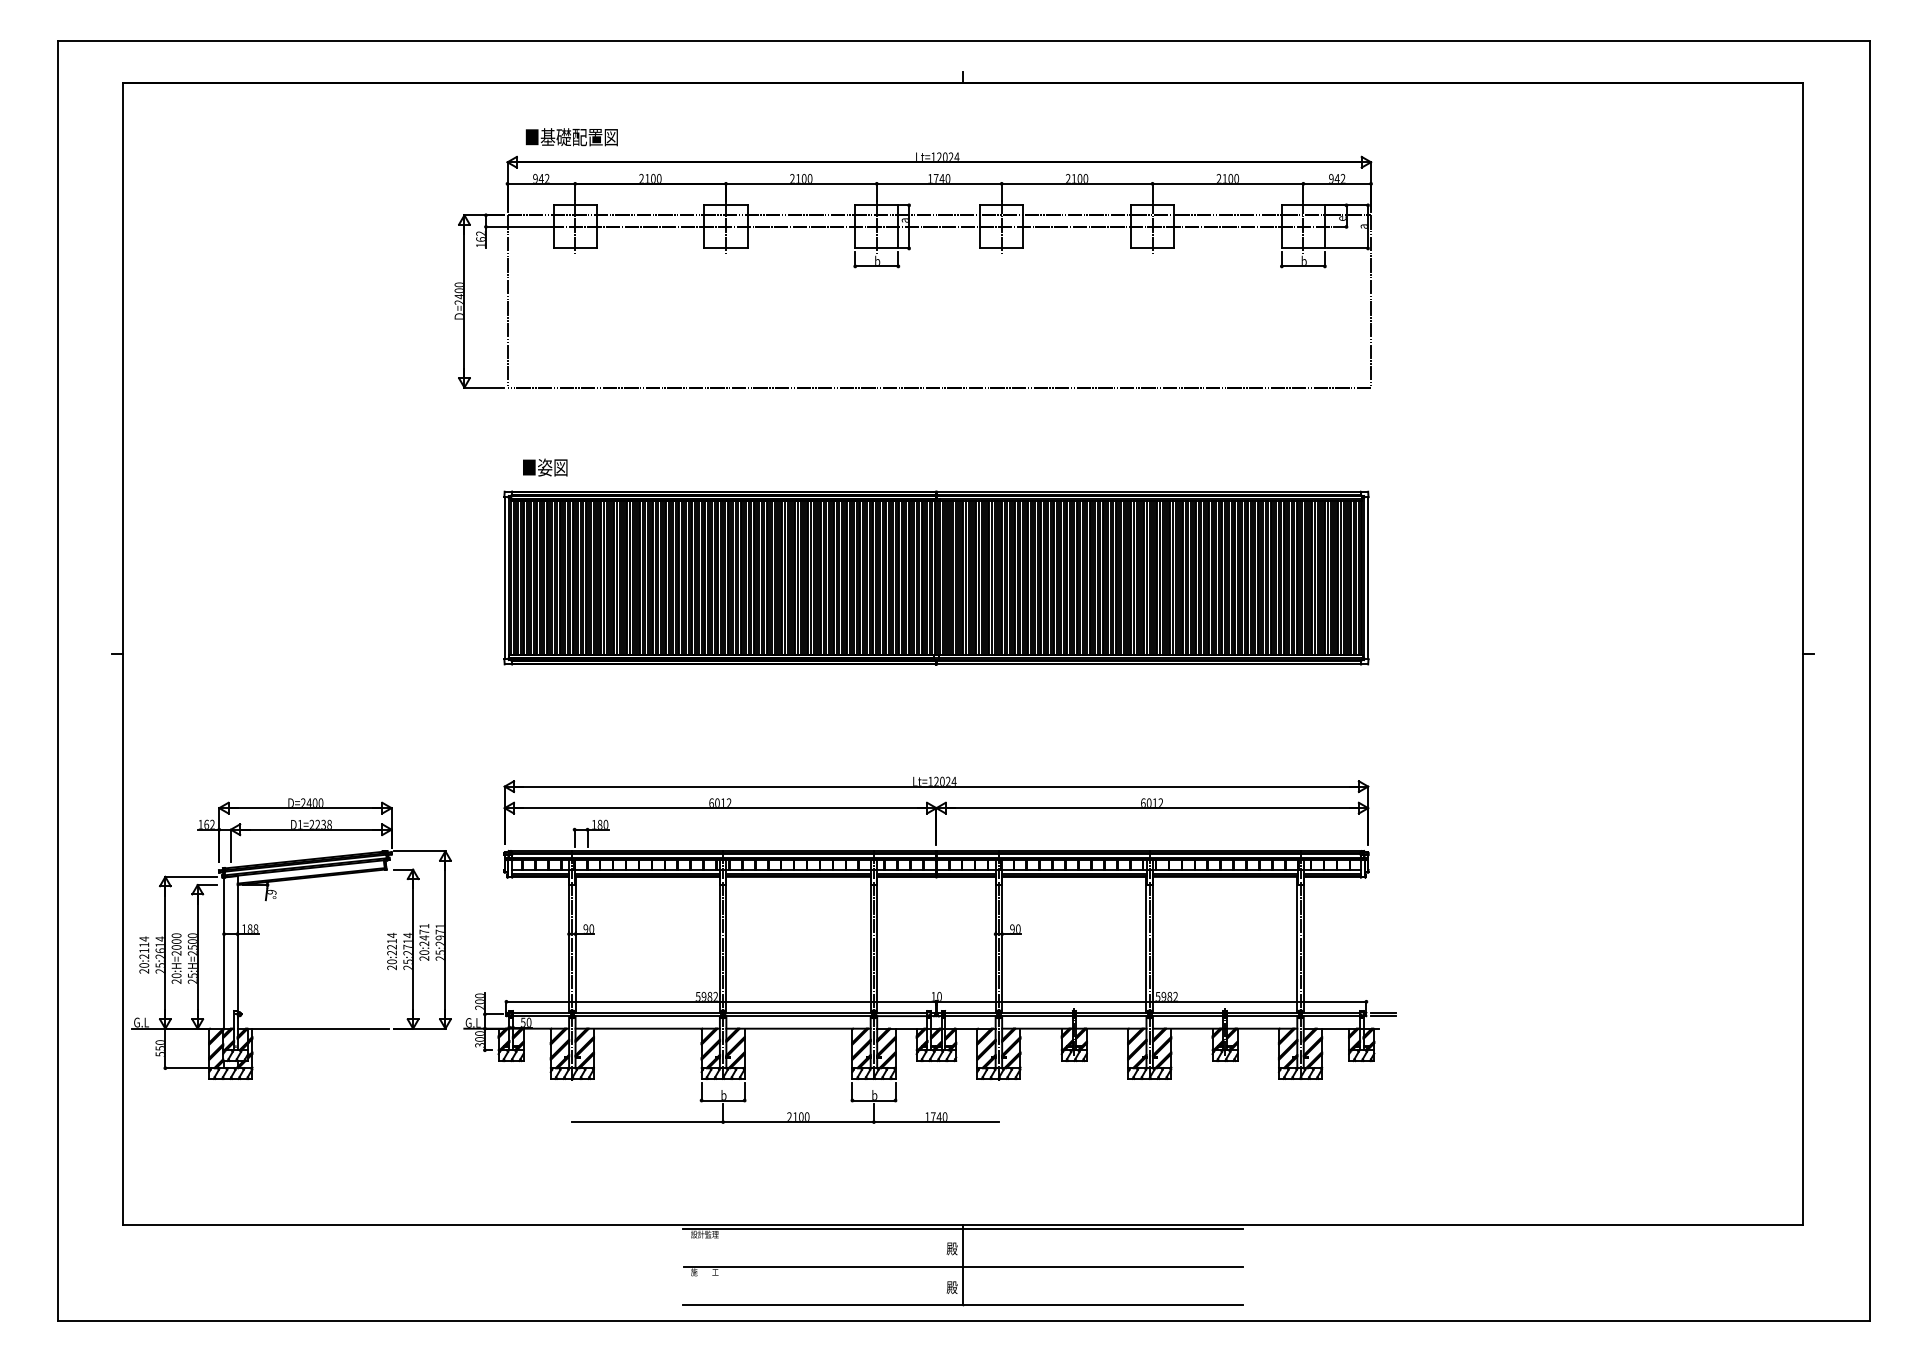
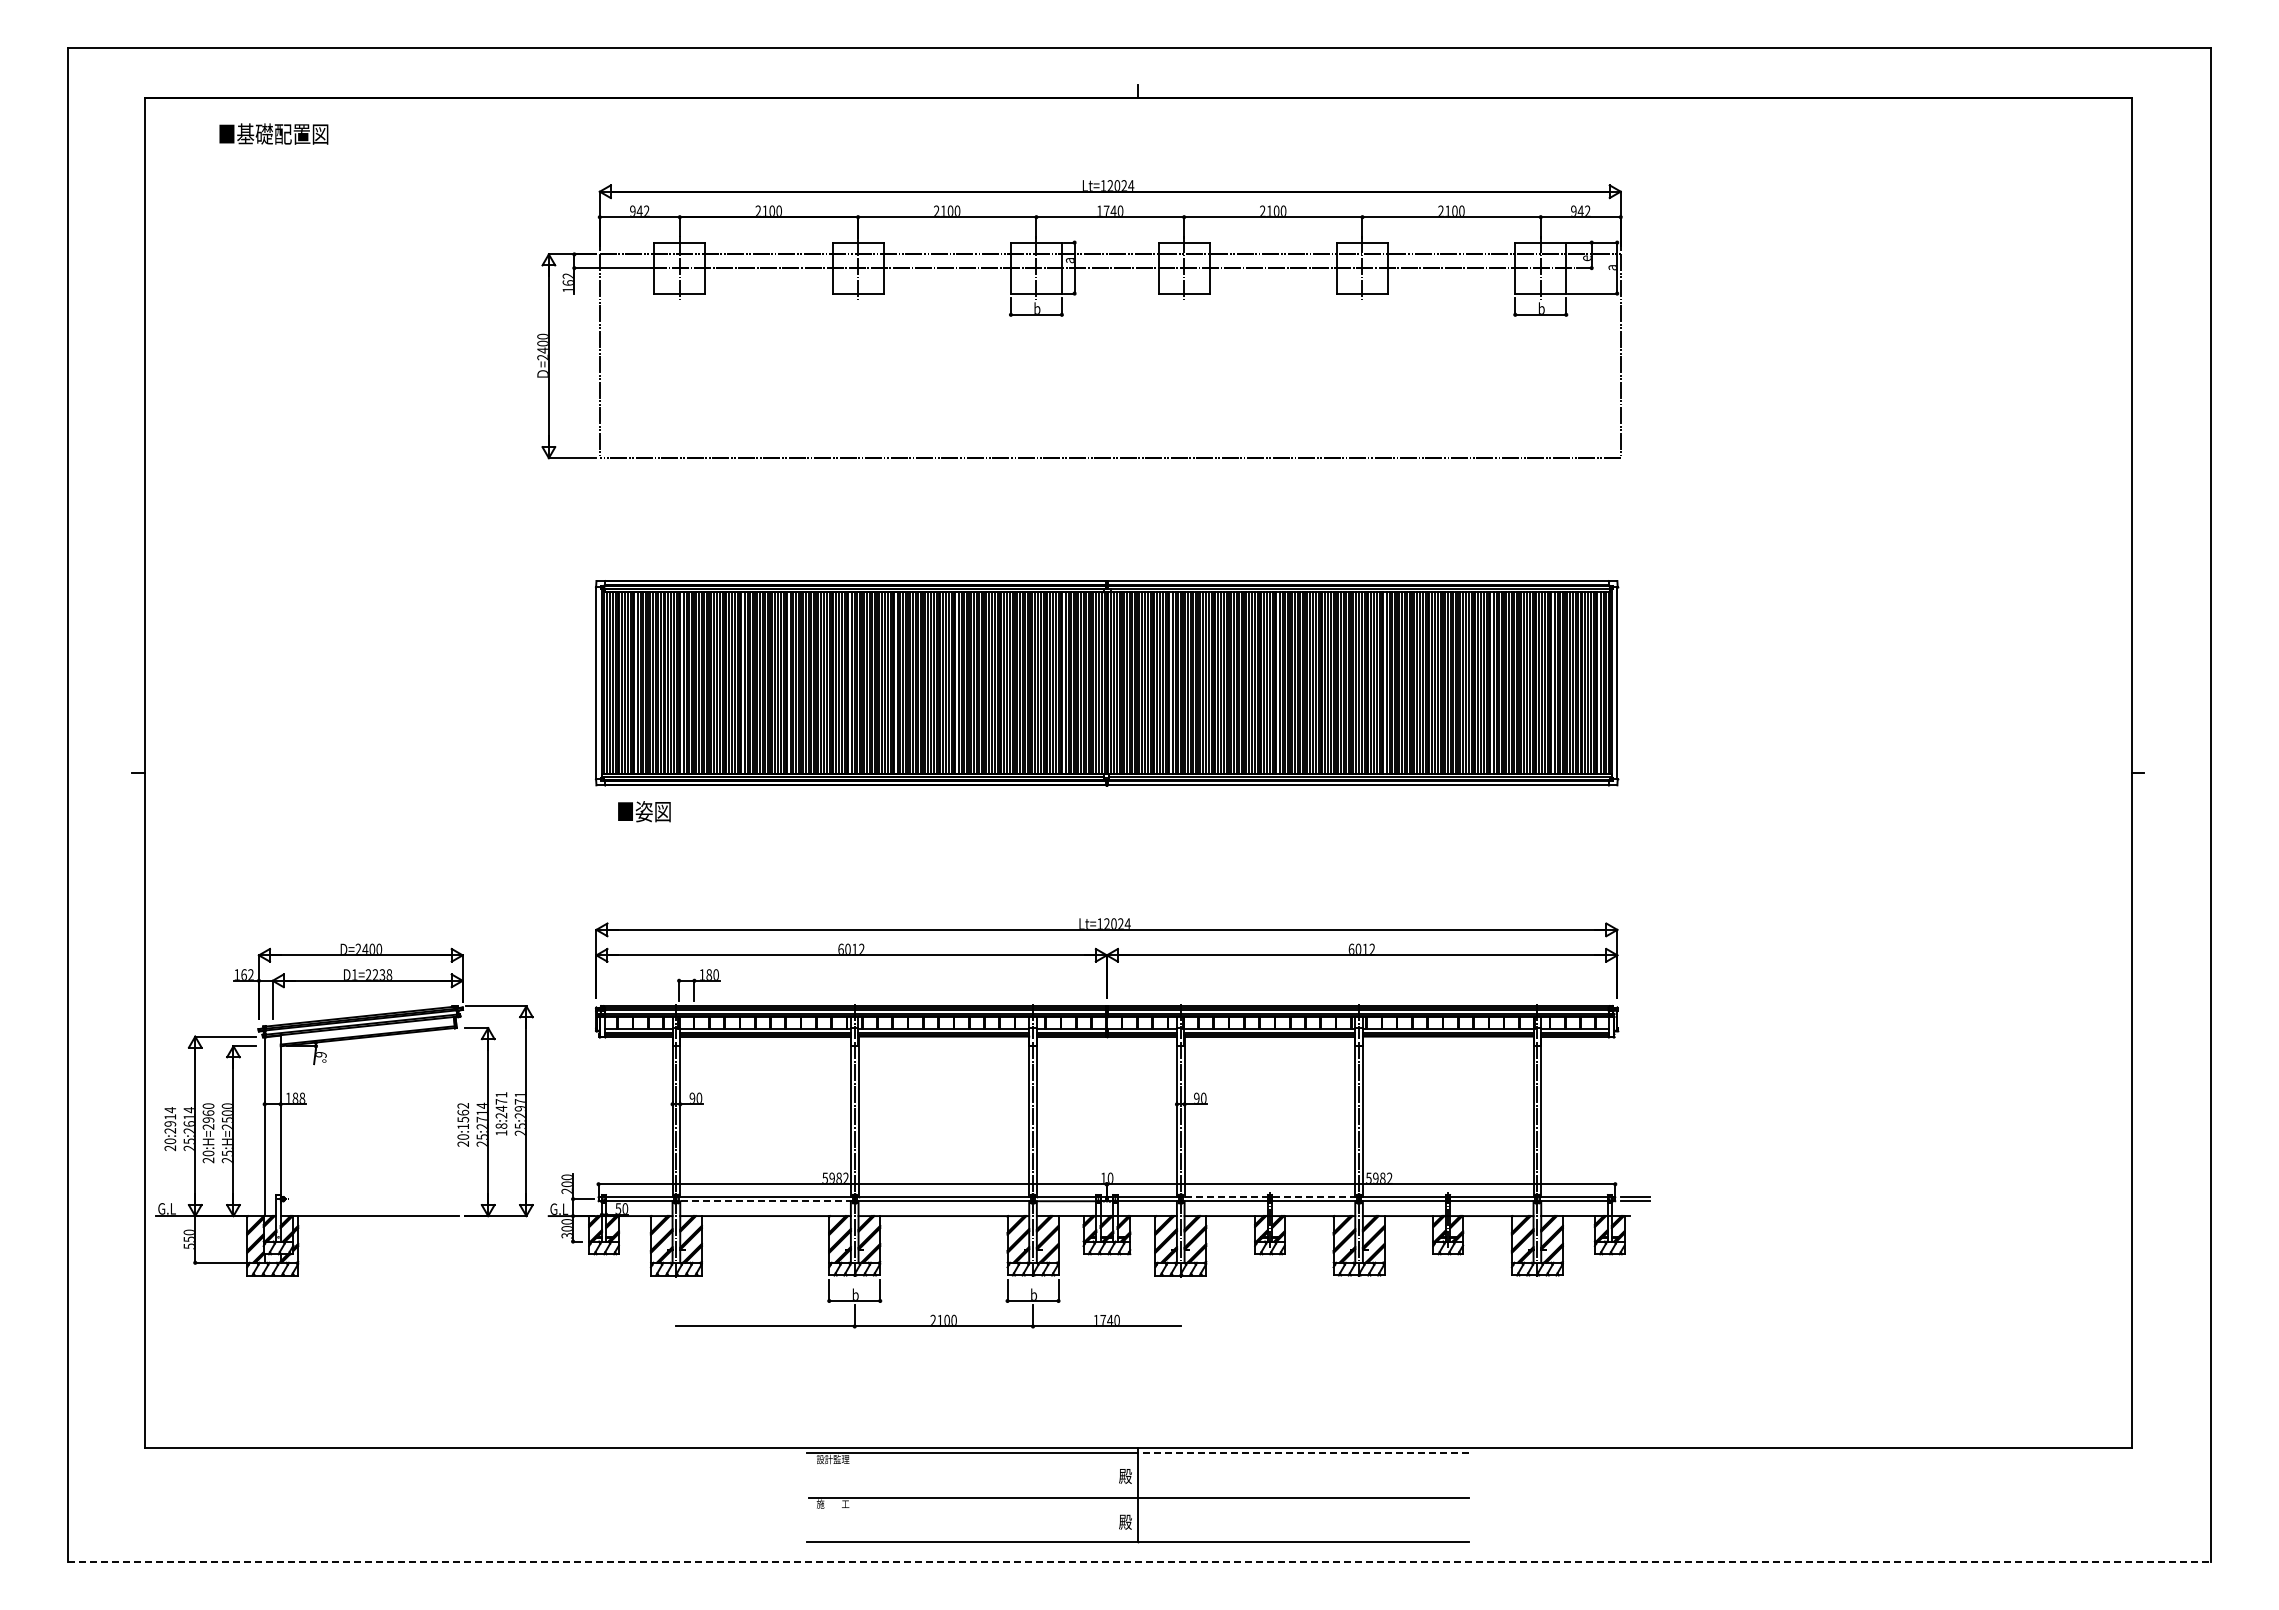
text: (571, 136) -> (273, 133), moved
text: (545, 467) -> (644, 811), moved
text: (392, 943) -> (463, 1115), 20:2214 -> 20:1562
text: (176, 944) -> (208, 1116), 20:H=2000 -> 20:H=2960
text: (144, 950) -> (170, 1123), 20:2114 -> 20:2914
text: (424, 955) -> (501, 1129), 20:2471 -> 18:2471
line: (1073, 1012) -> (1269, 1196), solid -> dashed
line: (647, 1016) -> (765, 1201), solid -> dashed
line: (1102, 1229) -> (1303, 1453), solid -> dashed
line: (964, 1320) -> (1139, 1561), solid -> dashed

